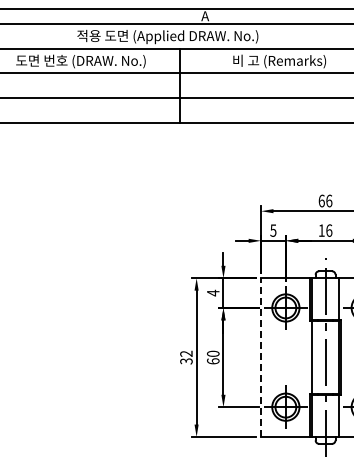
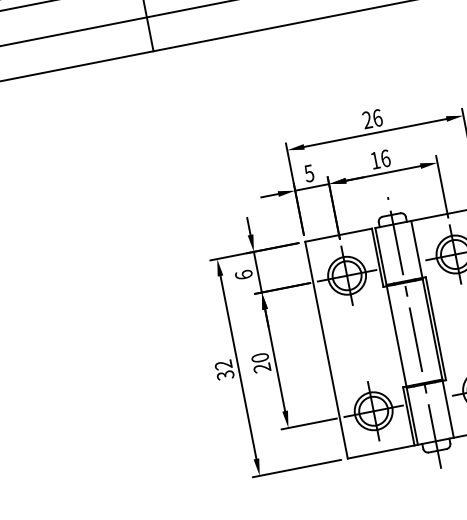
text: (321, 200) -> (366, 119), 66 -> 26
text: (213, 292) -> (244, 274), 4 -> 6
line: (261, 357) -> (327, 349), dashed -> solid
text: (213, 361) -> (262, 368), 60 -> 20

